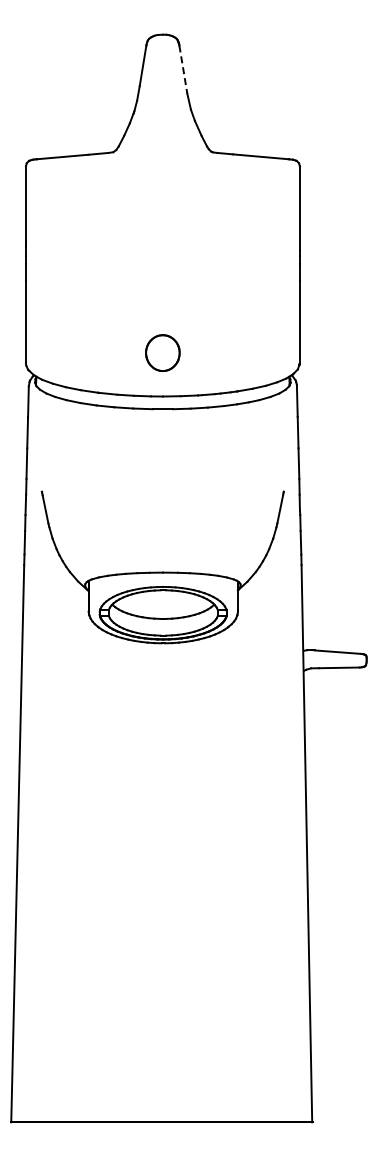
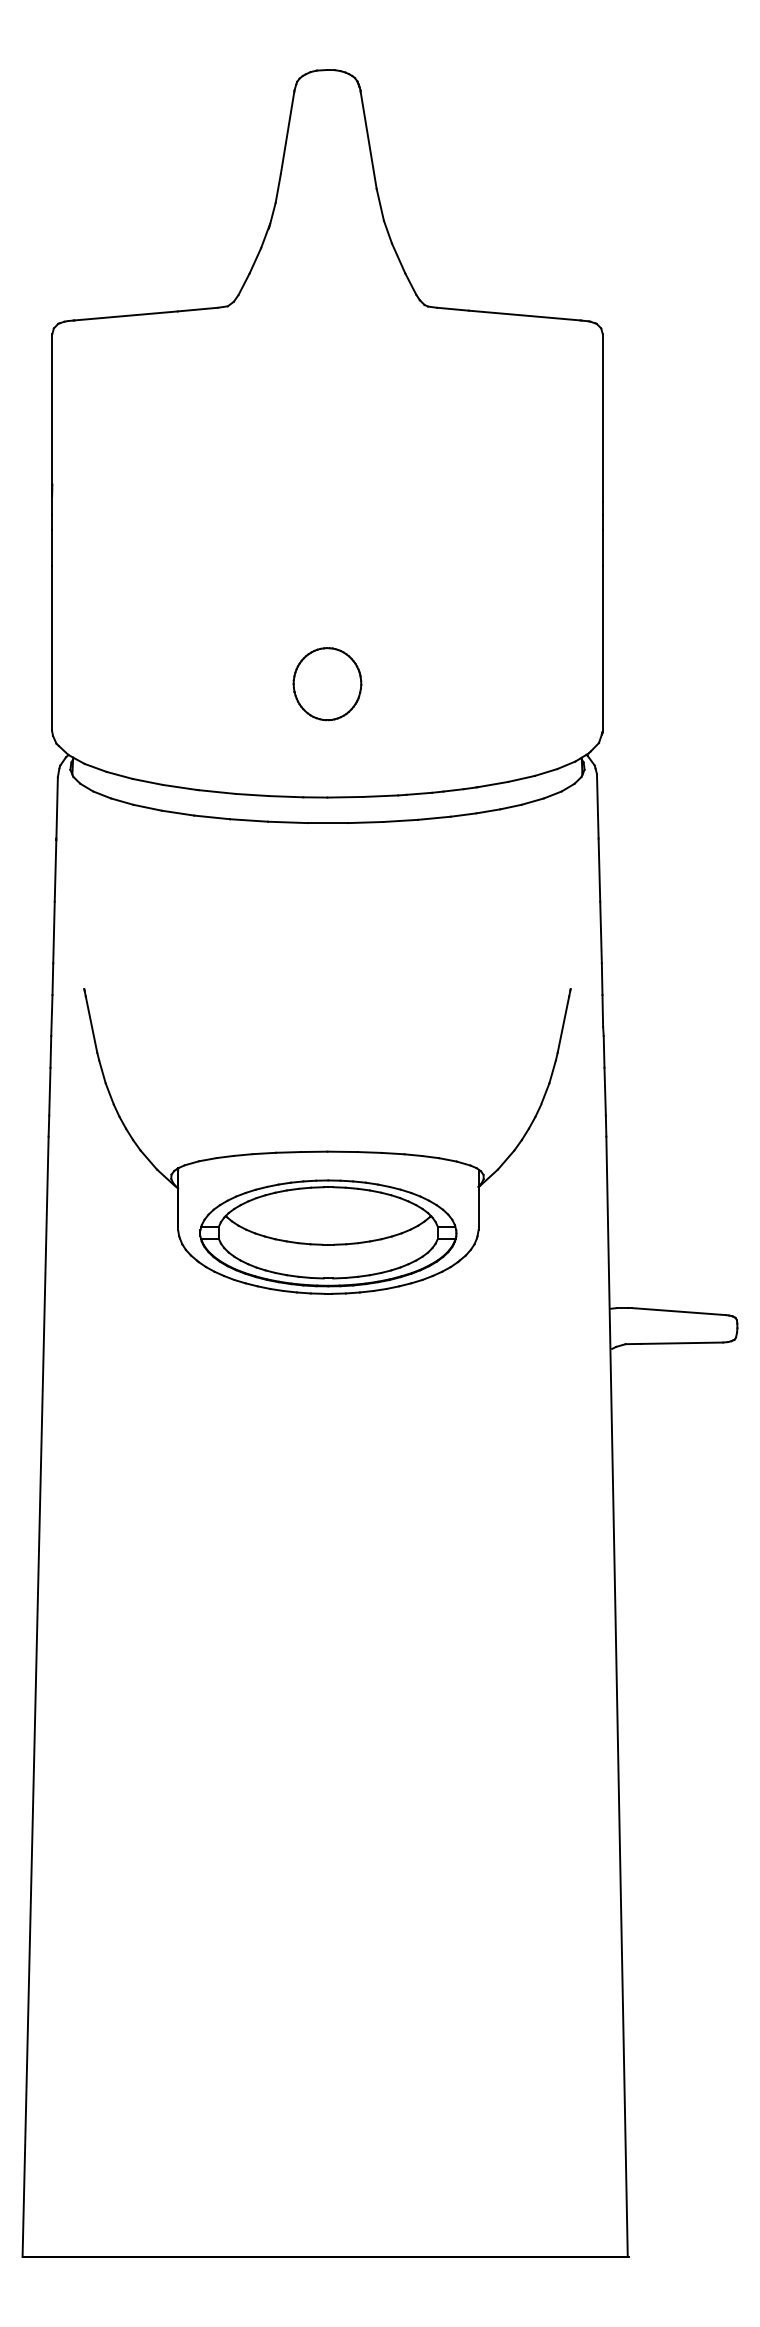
line: (183, 70) -> (368, 141), dashed -> solid
part: (162, 352) -> (326, 682), moved

